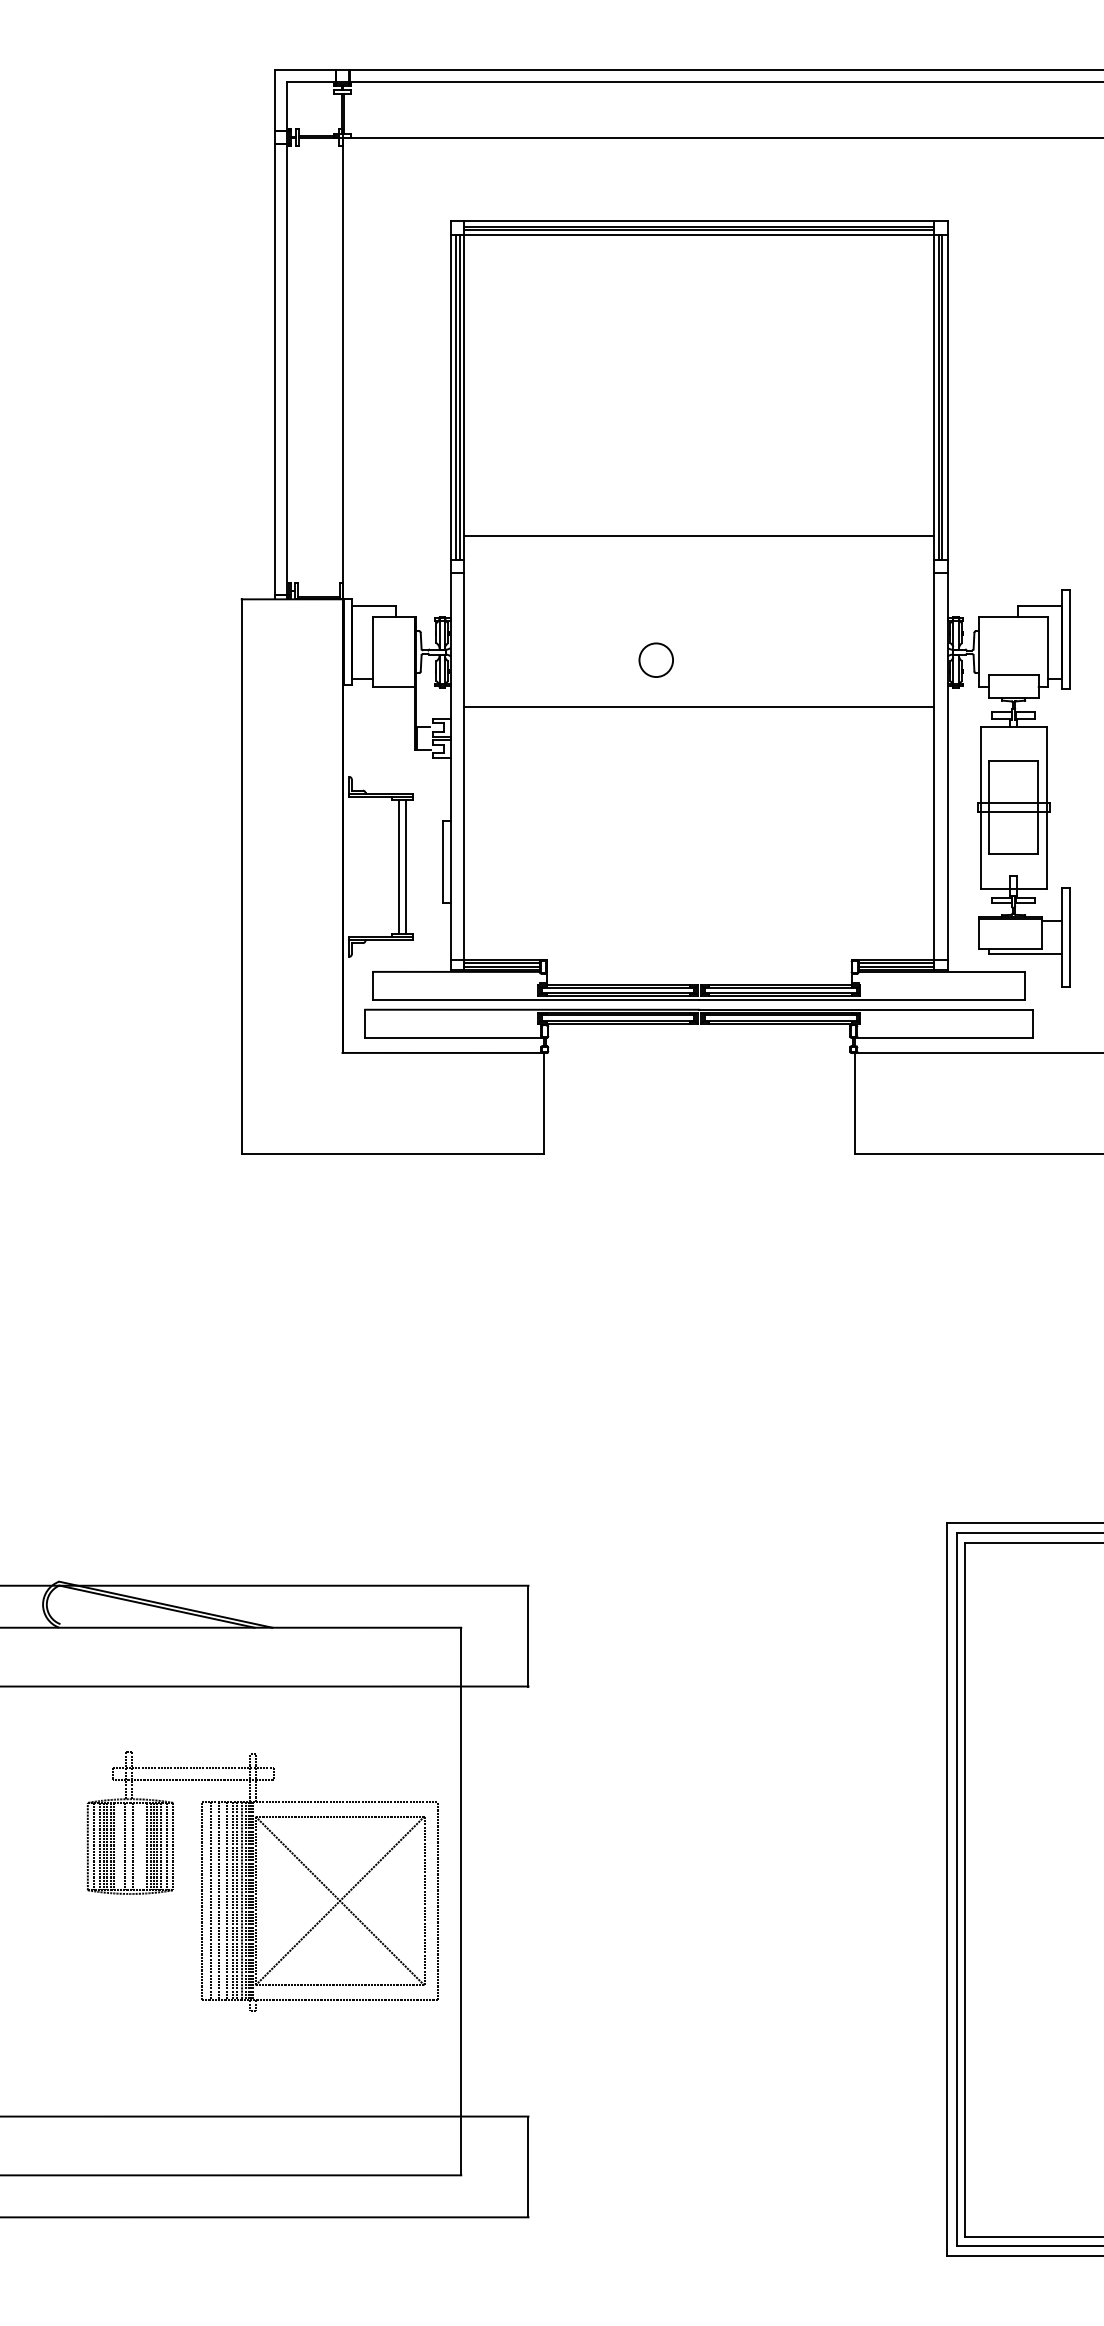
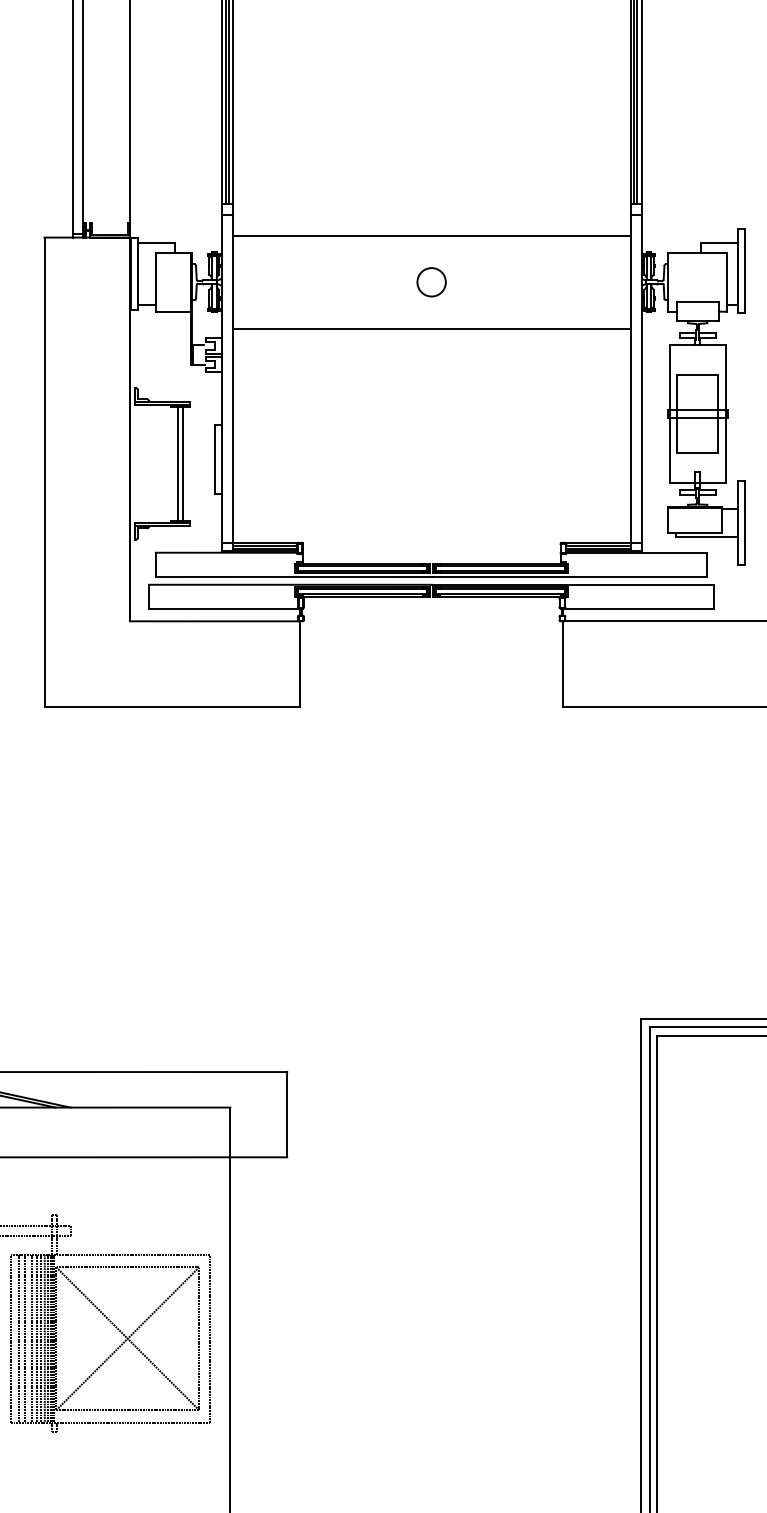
line: (699, 535) -> (431, 236), moved
circle: (655, 659) -> (431, 281), moved

